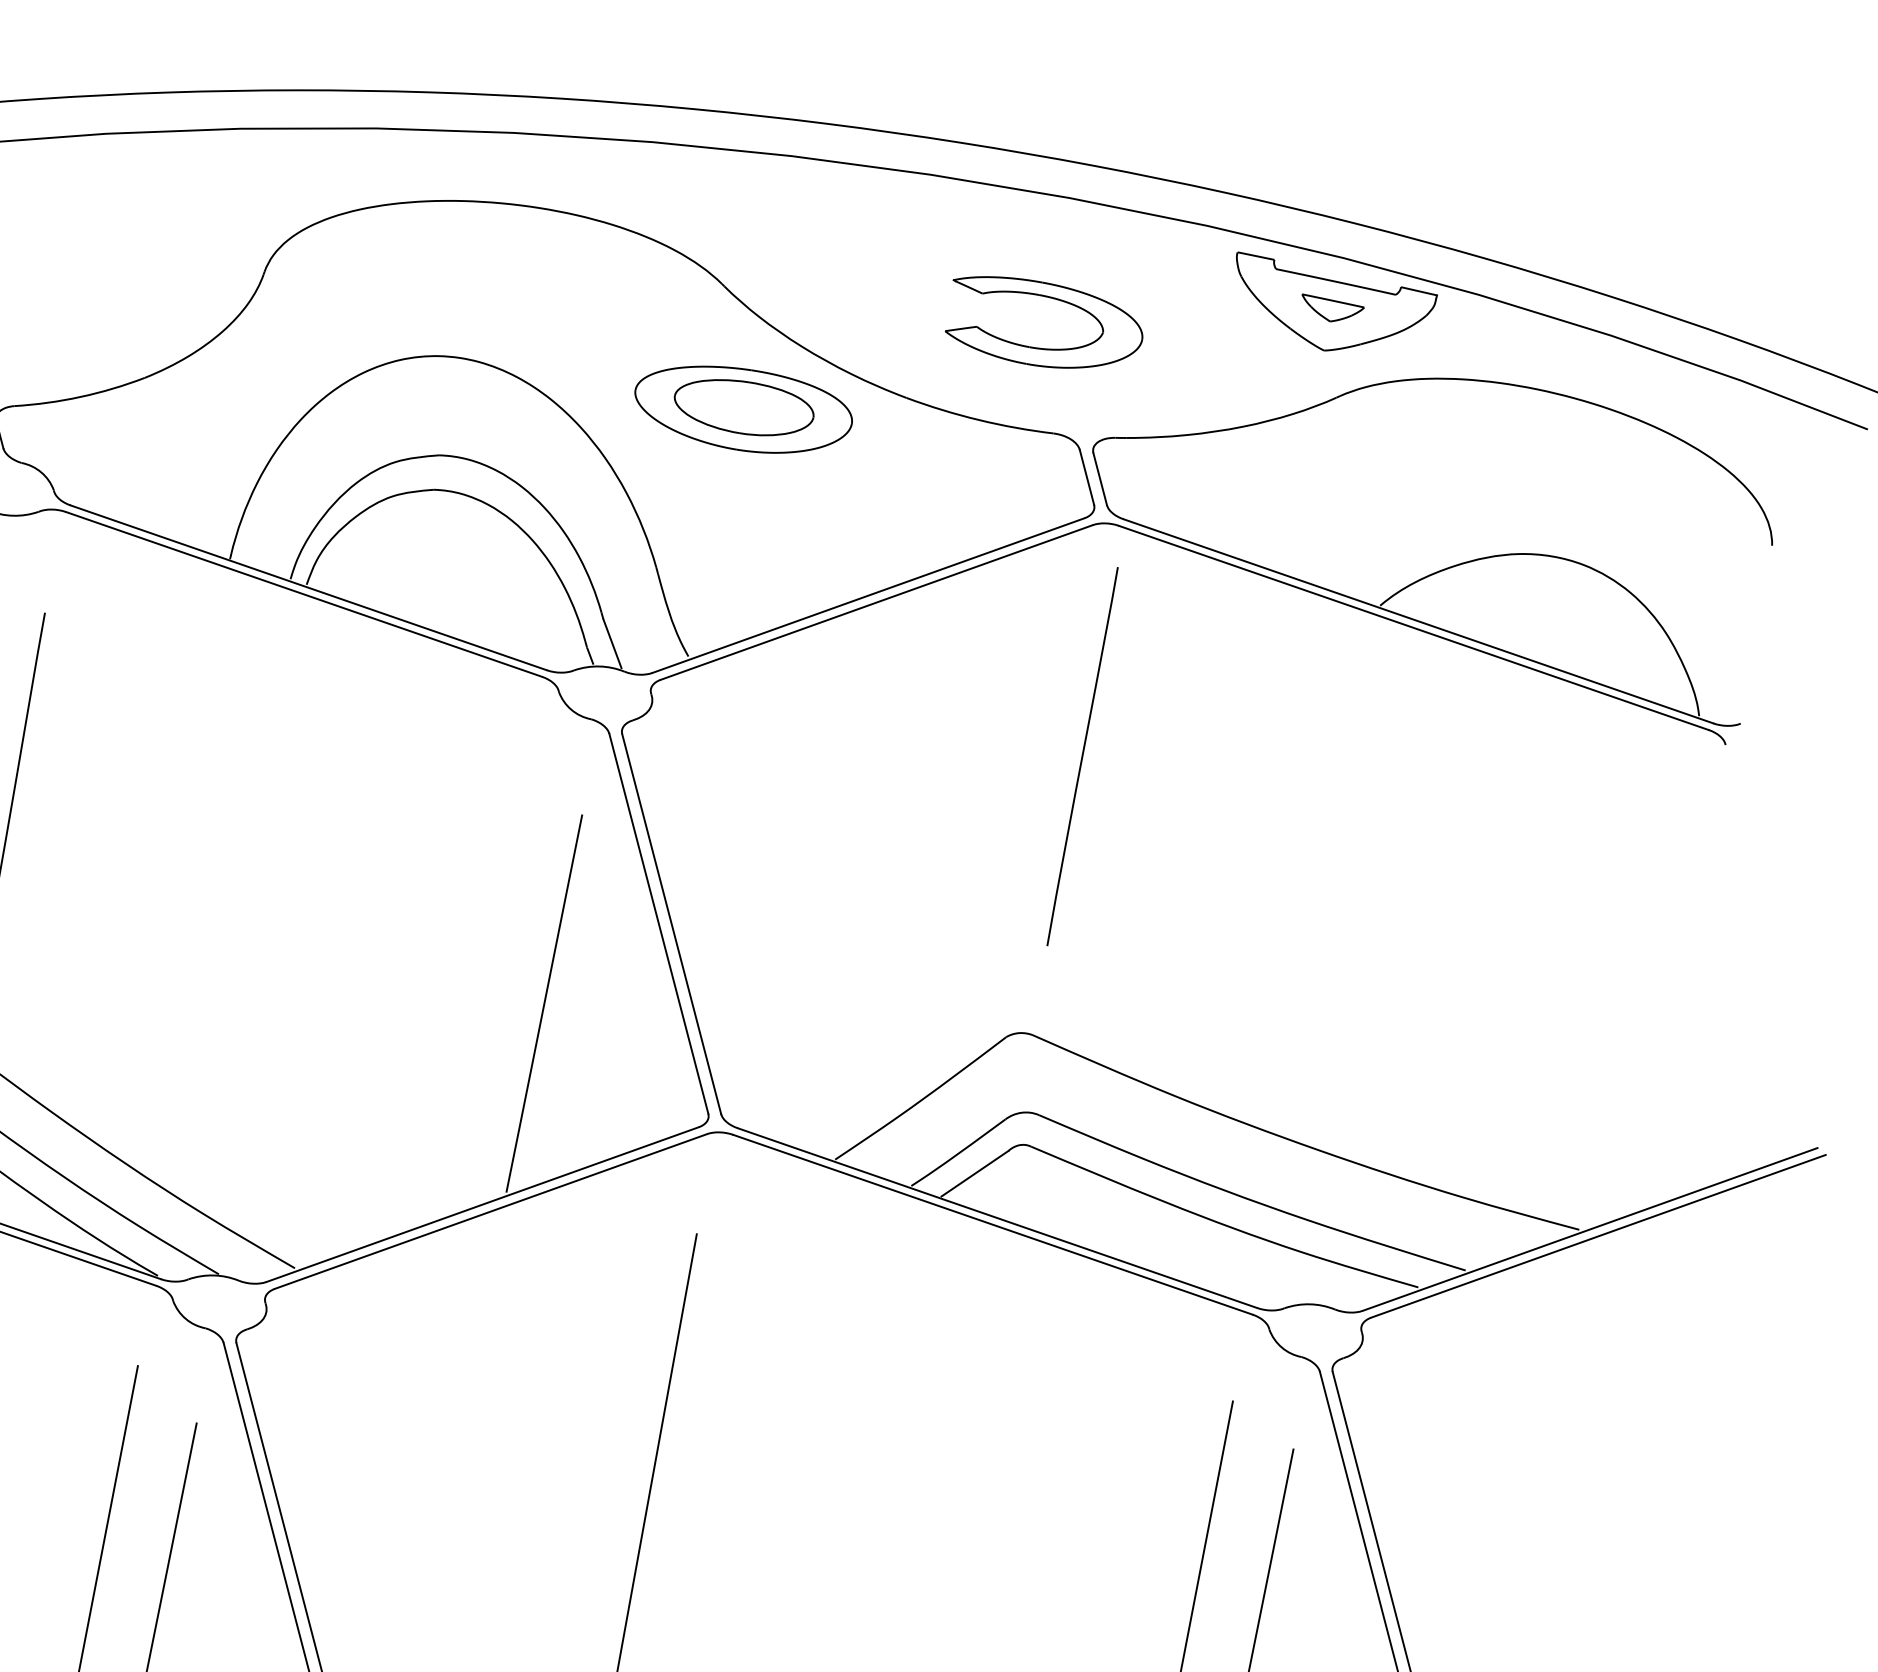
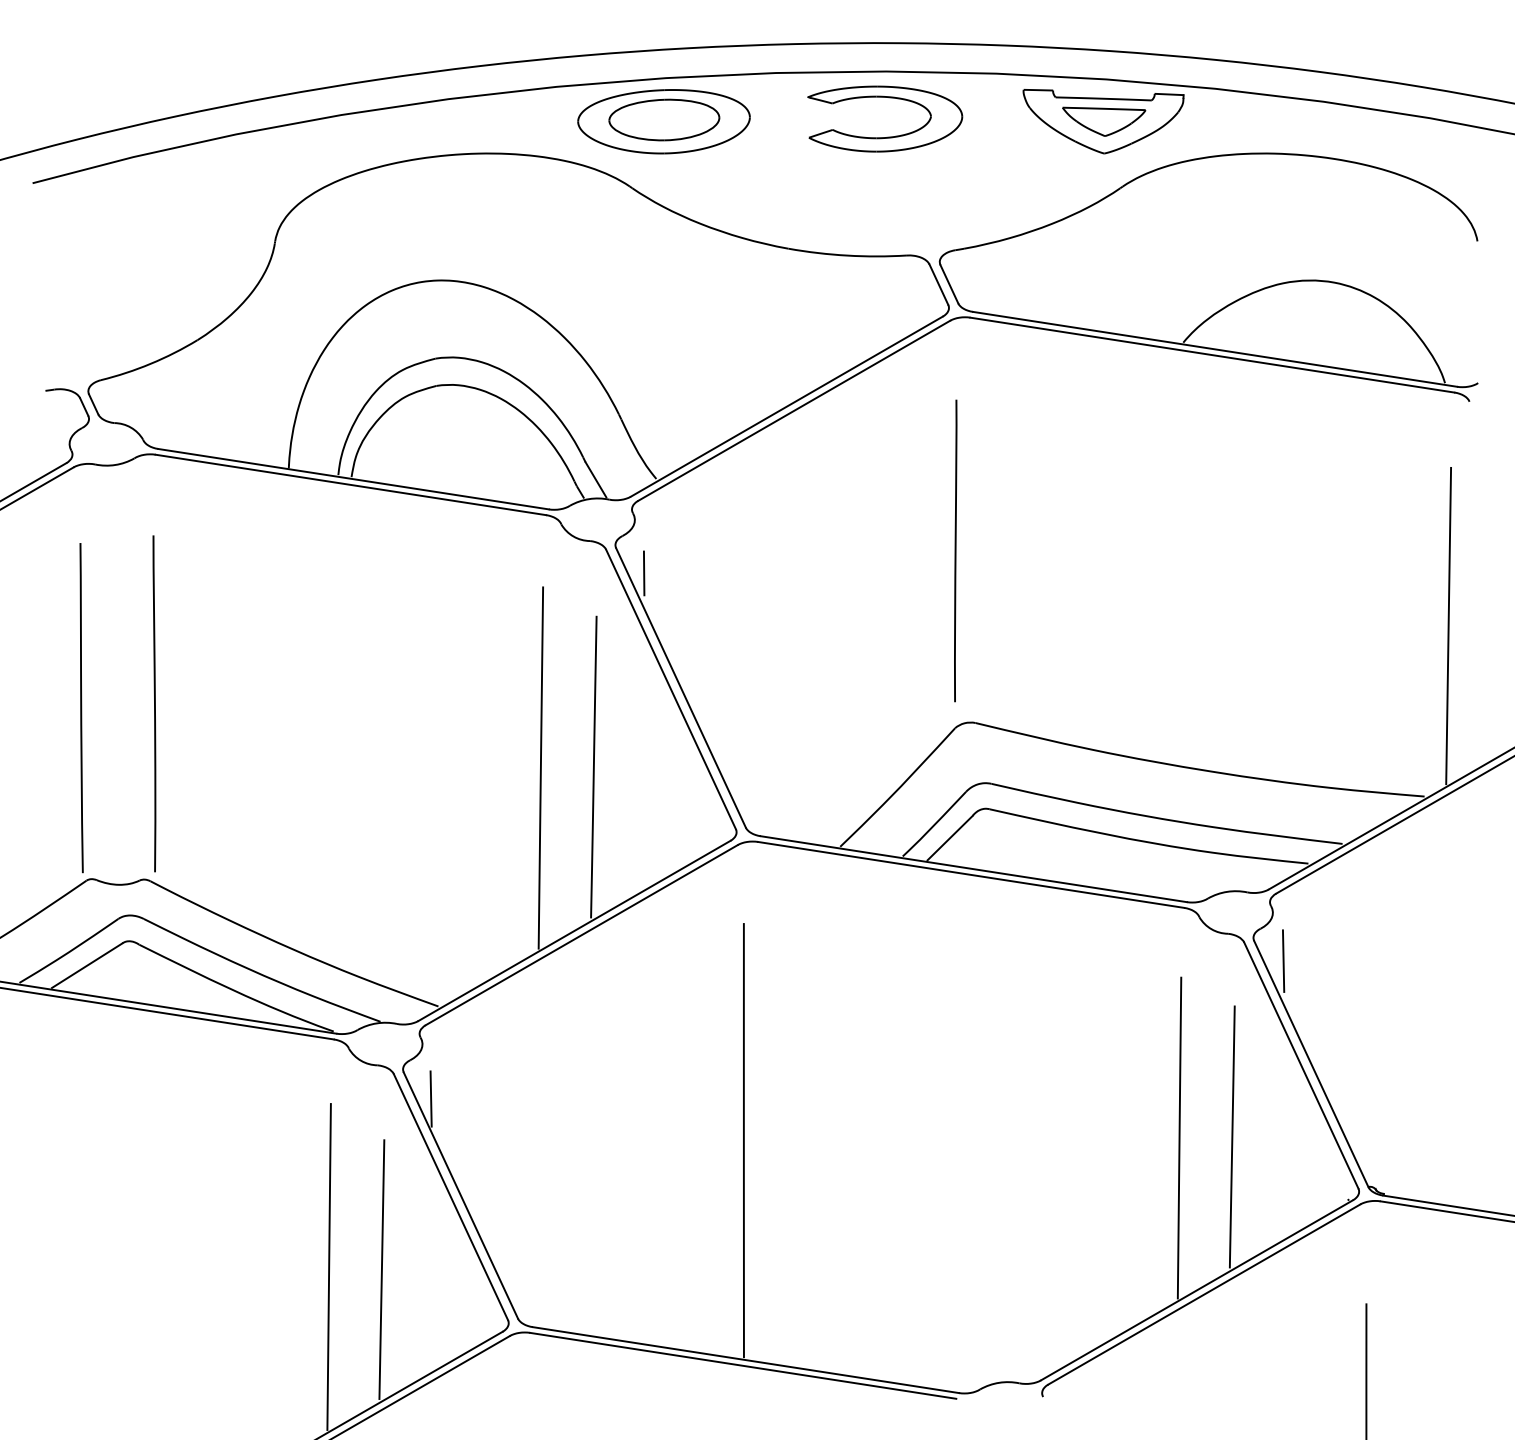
part: (1331, 310) -> (1104, 121), size x1.67
part: (1043, 347) -> (887, 136), moved
part: (742, 409) -> (663, 121), moved
line: (1082, 756) -> (955, 550), moved
line: (650, 772) -> (643, 573), added
line: (477, 991) -> (540, 767), added
line: (1648, 1020) -> (1448, 625), added
line: (264, 1381) -> (430, 1098), added
line: (1365, 1403) -> (1283, 960), added

